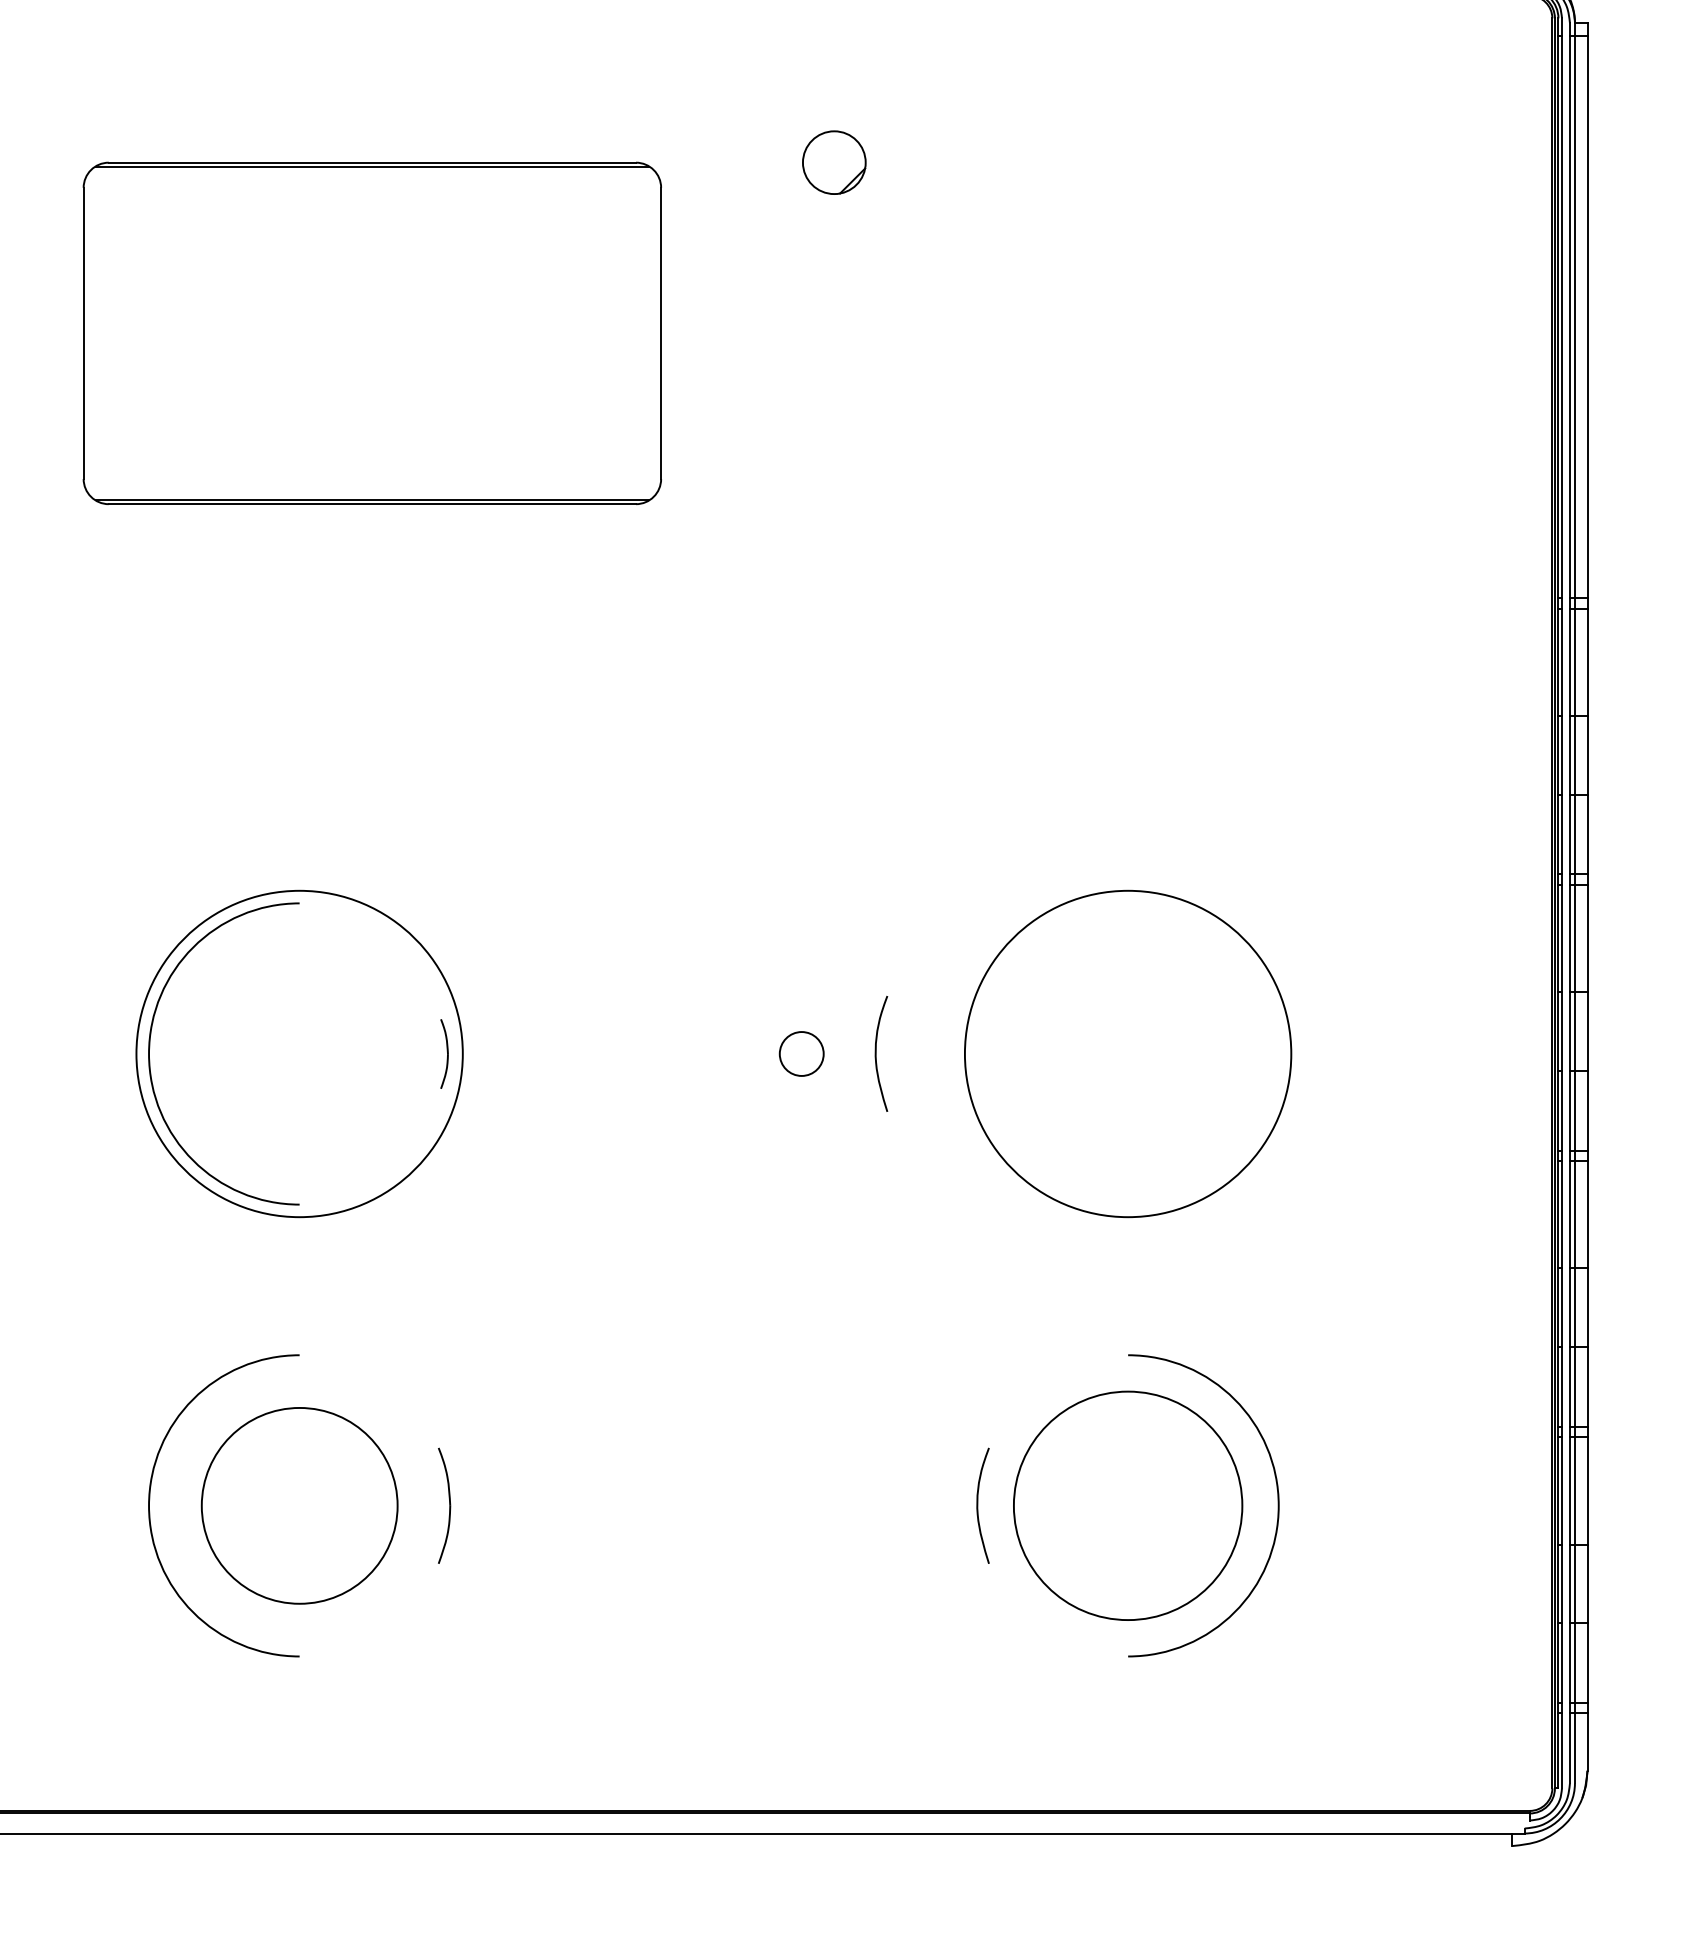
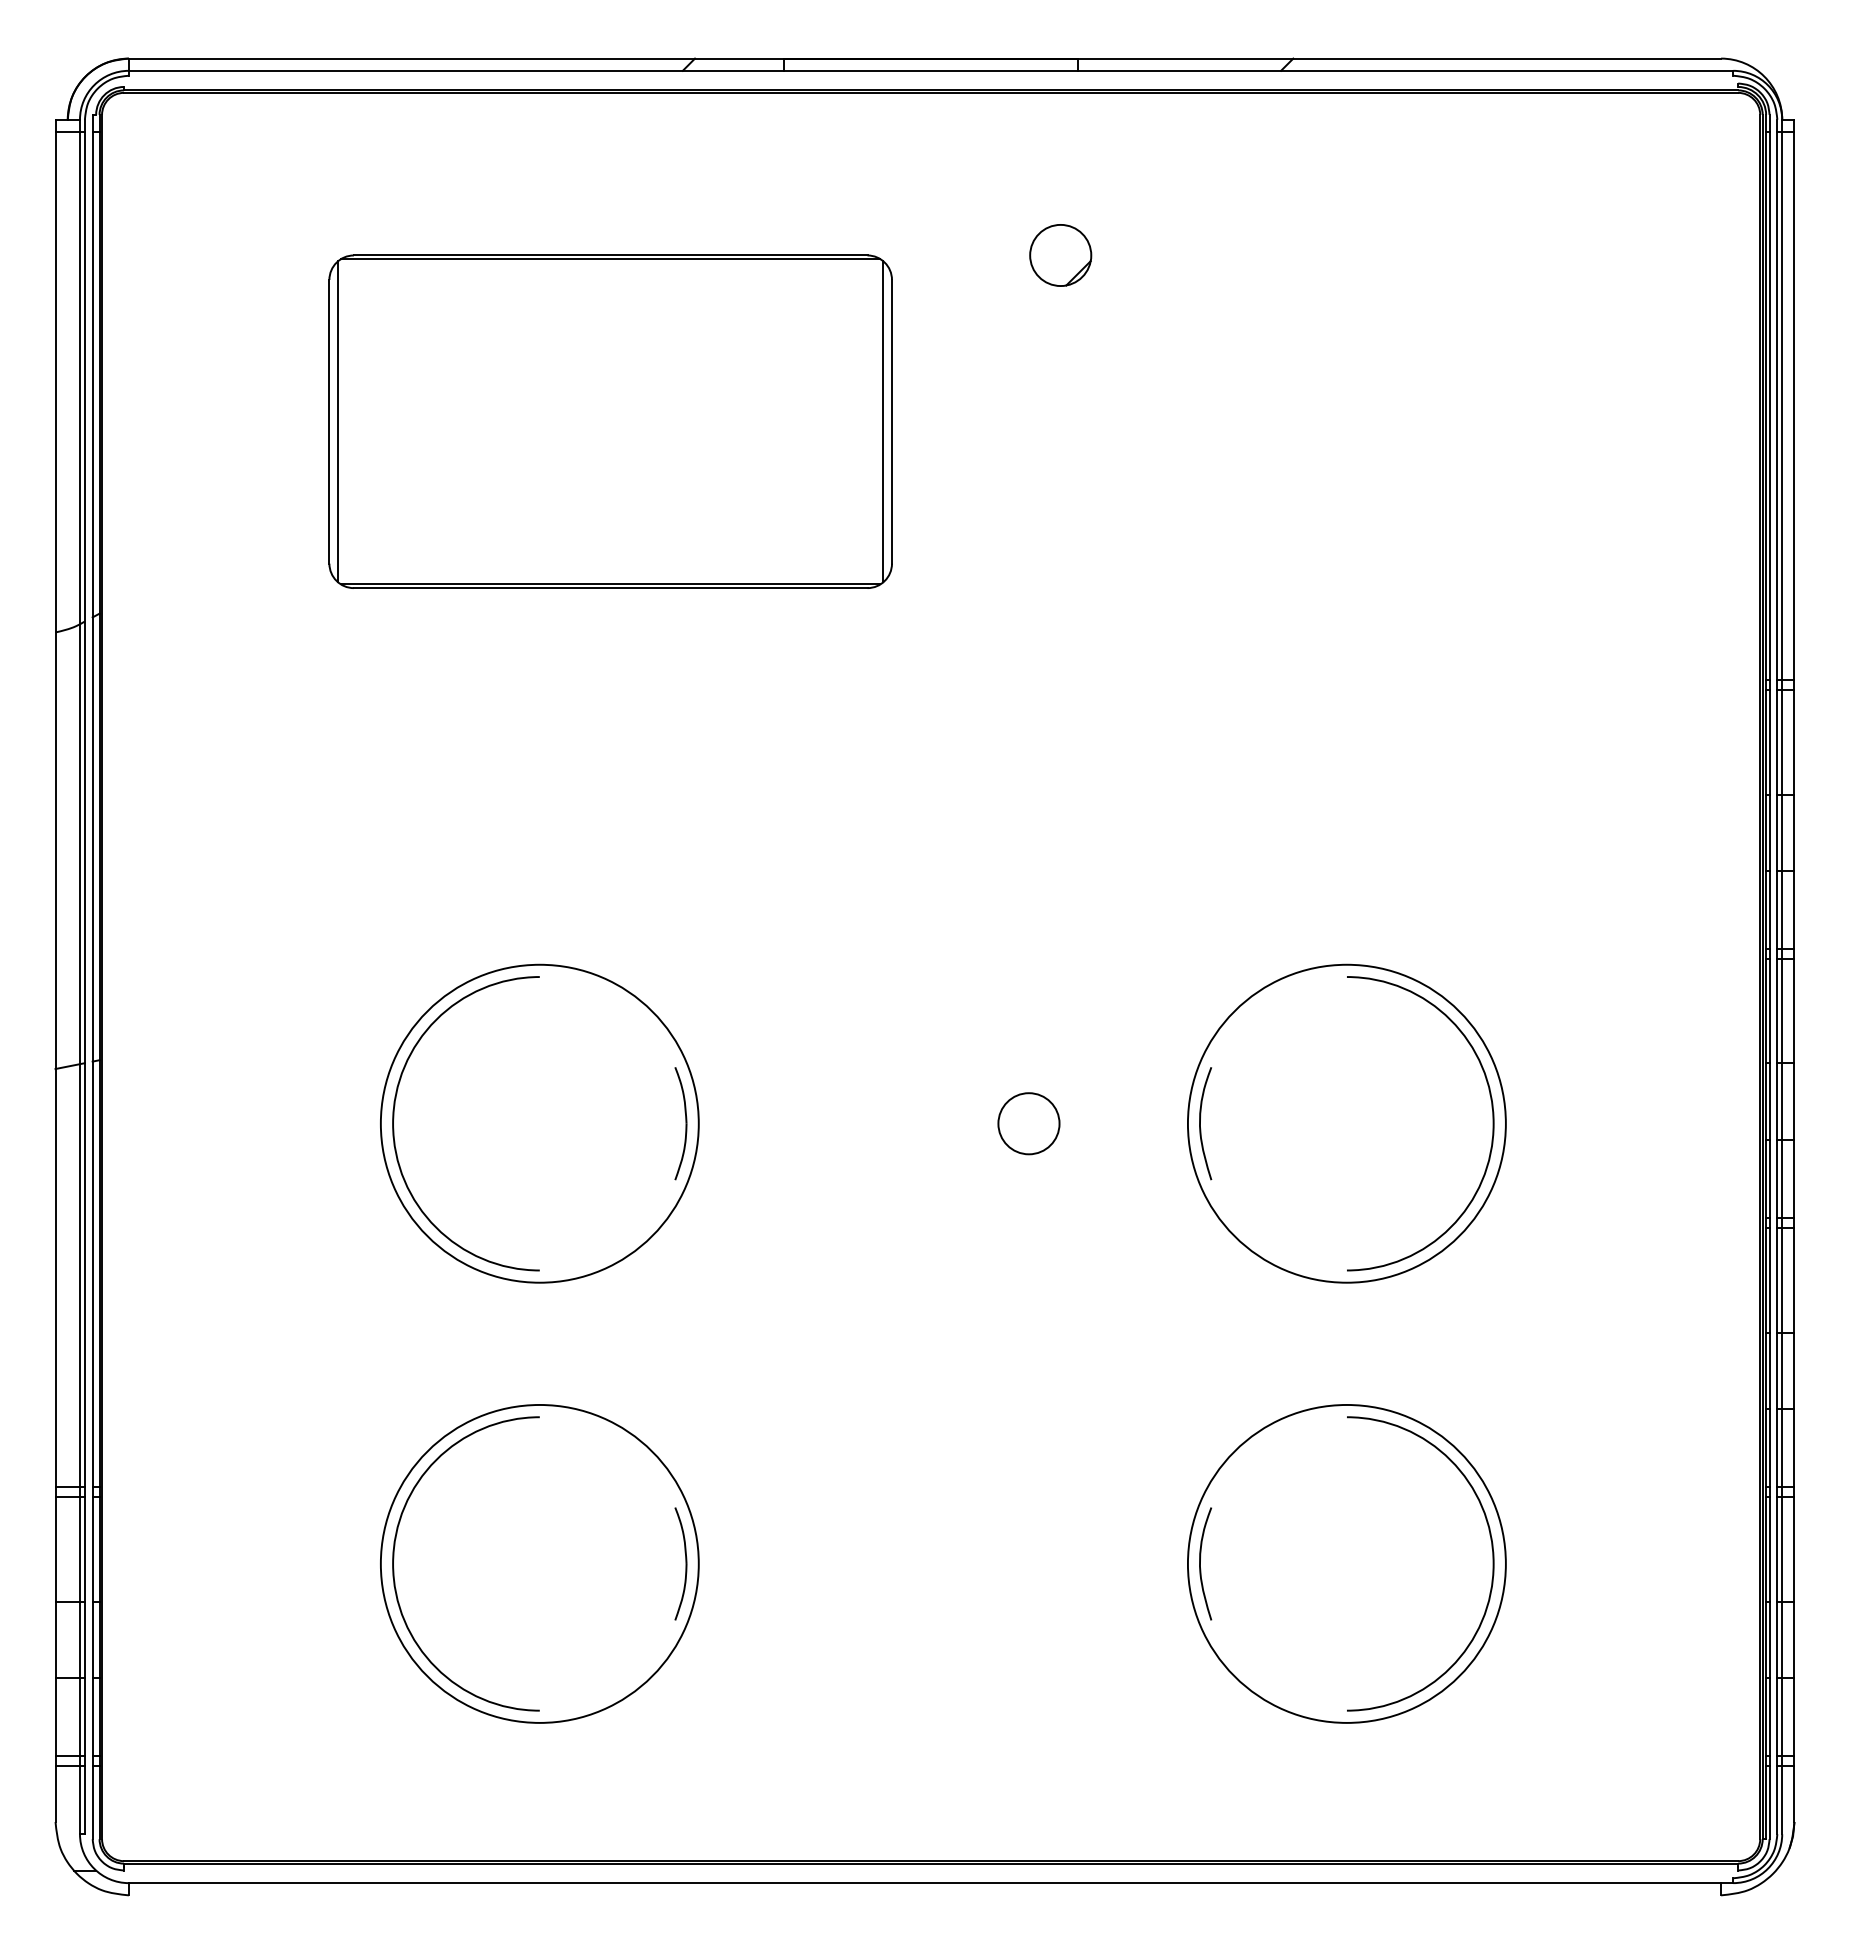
line: (92, 333) -> (338, 421), added
line: (652, 333) -> (883, 421), added
part: (444, 1053) -> (680, 1123), size x1.67
circle: (801, 1053) -> (1028, 1123), size x1.43
curve: (876, 1053) -> (1200, 1123), moved
arc: (1277, 1053) -> (1492, 1123), added
circle: (299, 1505) -> (539, 1563), size x1.67
circle: (1127, 1505) -> (1346, 1563), size x1.43

